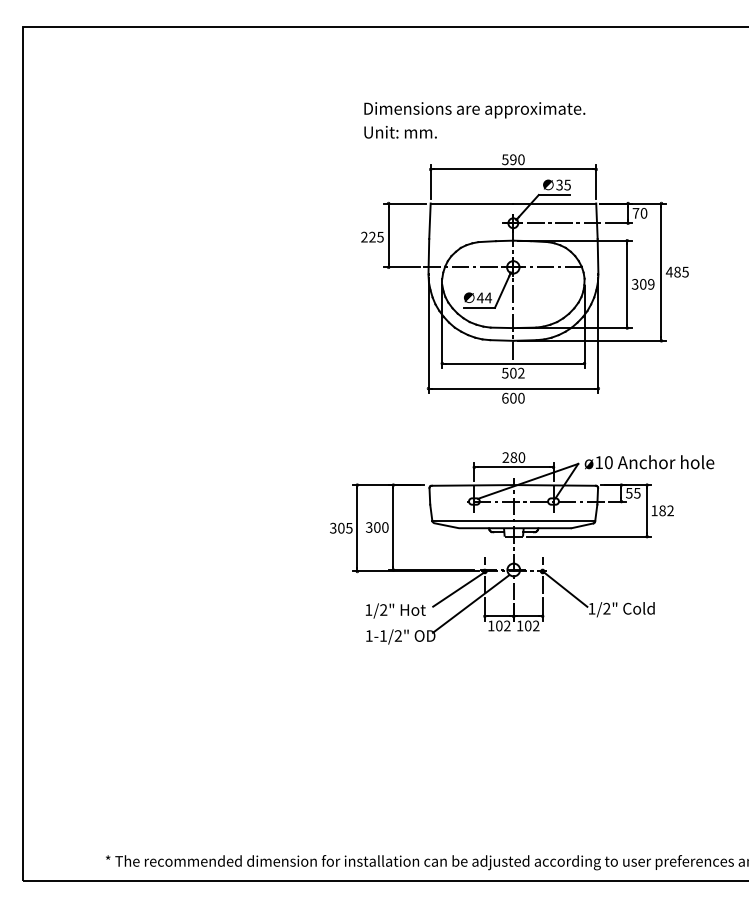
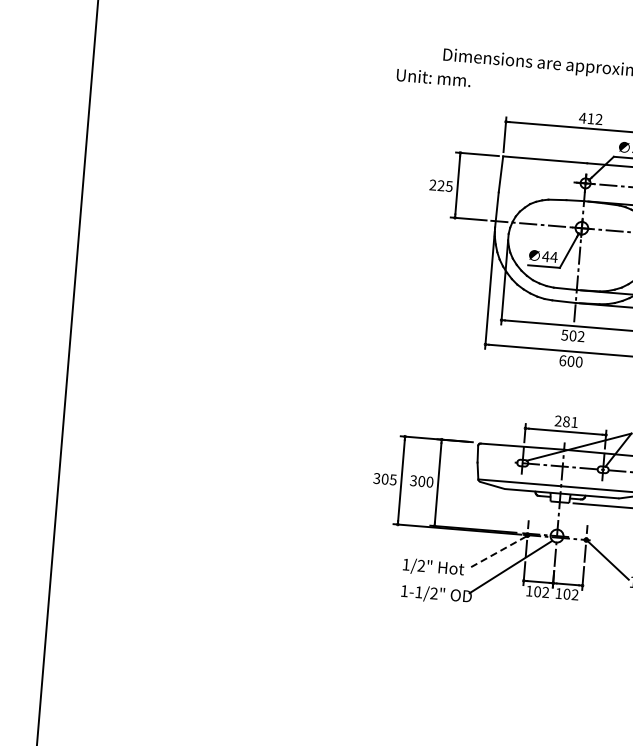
text: (400, 132) -> (433, 77), moved
text: (512, 159) -> (590, 118), 590 -> 412
text: (521, 457) -> (574, 422), 280 -> 281
line: (458, 590) -> (499, 552), solid -> dashed

